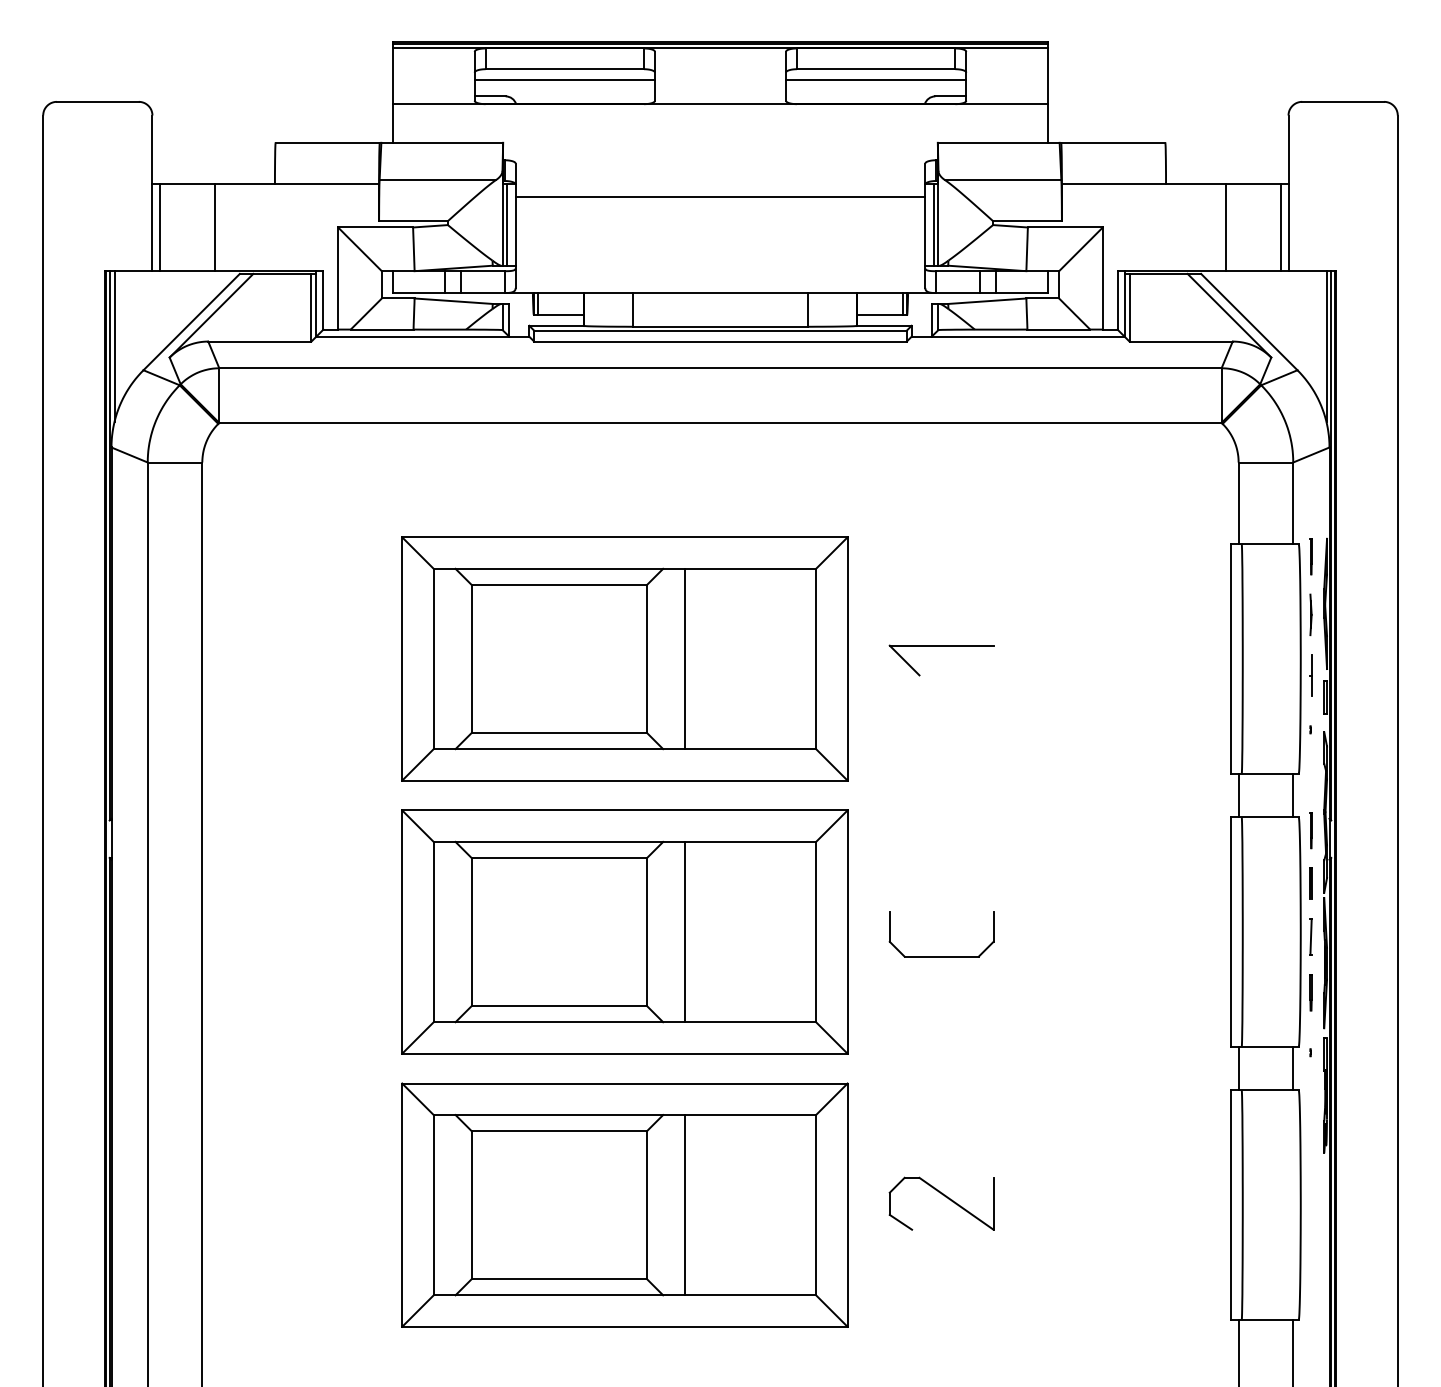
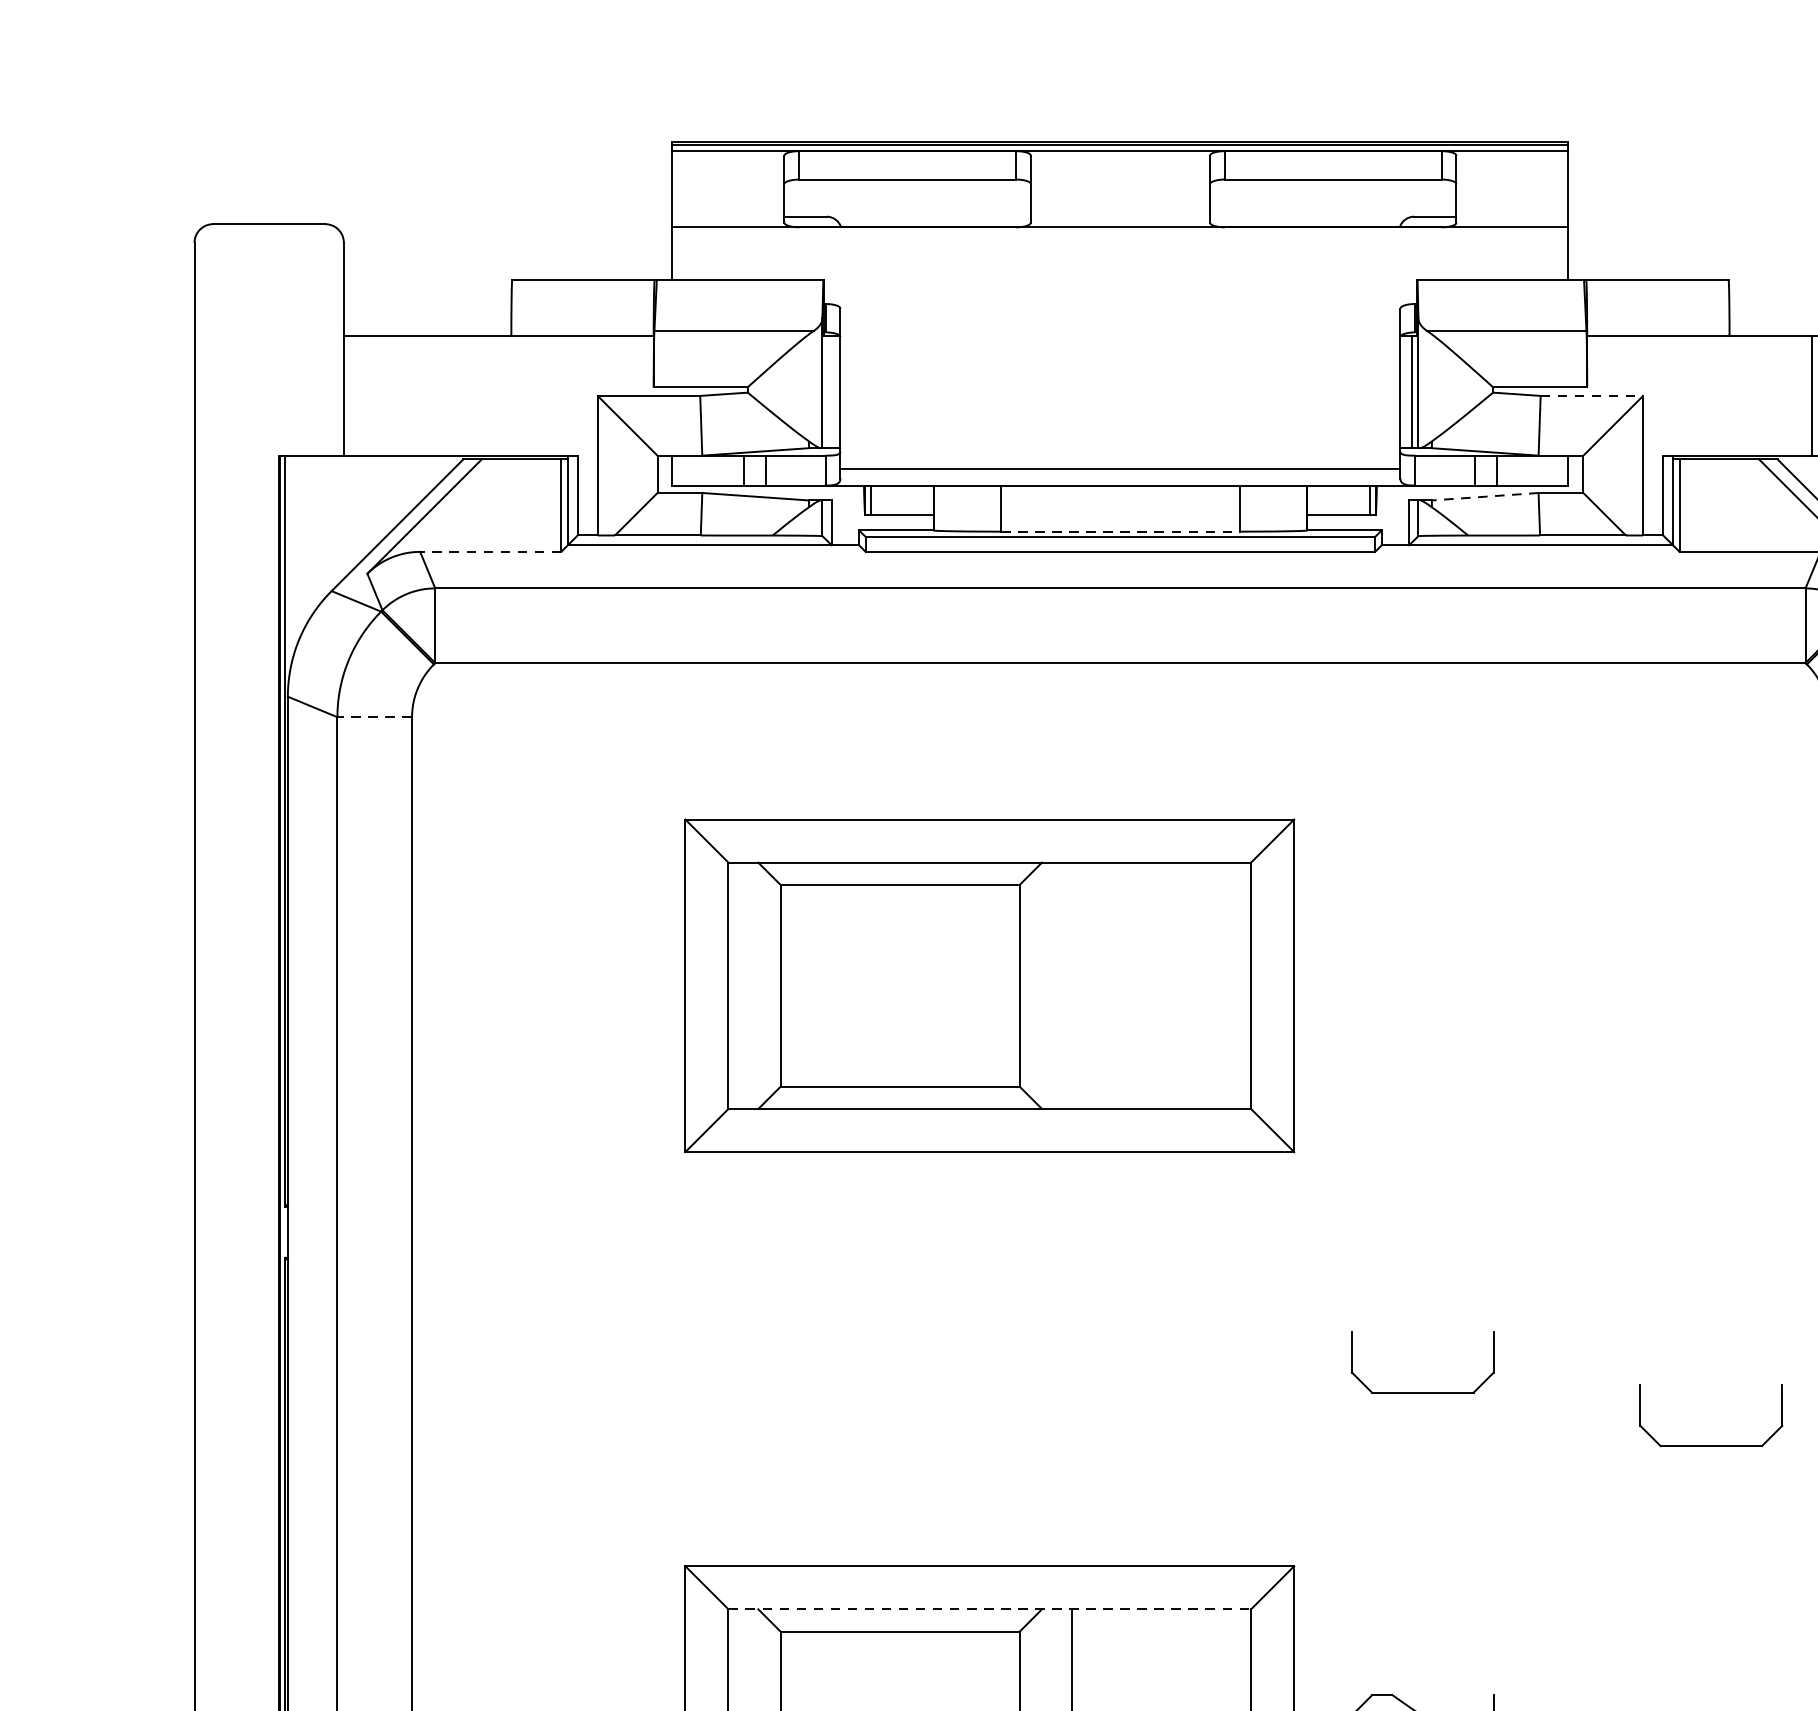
line: (564, 80) -> (907, 194), removed
line: (876, 80) -> (1333, 194), removed
line: (720, 197) -> (1120, 469), moved
line: (507, 224) -> (829, 391), removed
line: (160, 227) -> (354, 395), removed
line: (214, 227) -> (428, 395), removed
line: (1065, 227) -> (1592, 395), solid -> dashed
line: (986, 301) -> (1484, 497), solid -> dashed
line: (721, 326) -> (1121, 531), solid -> dashed
line: (259, 341) -> (490, 551), solid -> dashed
line: (114, 346) -> (291, 558), removed
line: (174, 462) -> (374, 717), solid -> dashed
part: (941, 646) -> (1422, 968), removed
line: (684, 658) -> (1071, 985), removed
part: (624, 931) -> (989, 1358), removed
part: (1152, 995) -> (1711, 1445), added
line: (625, 1115) -> (990, 1609), solid -> dashed

